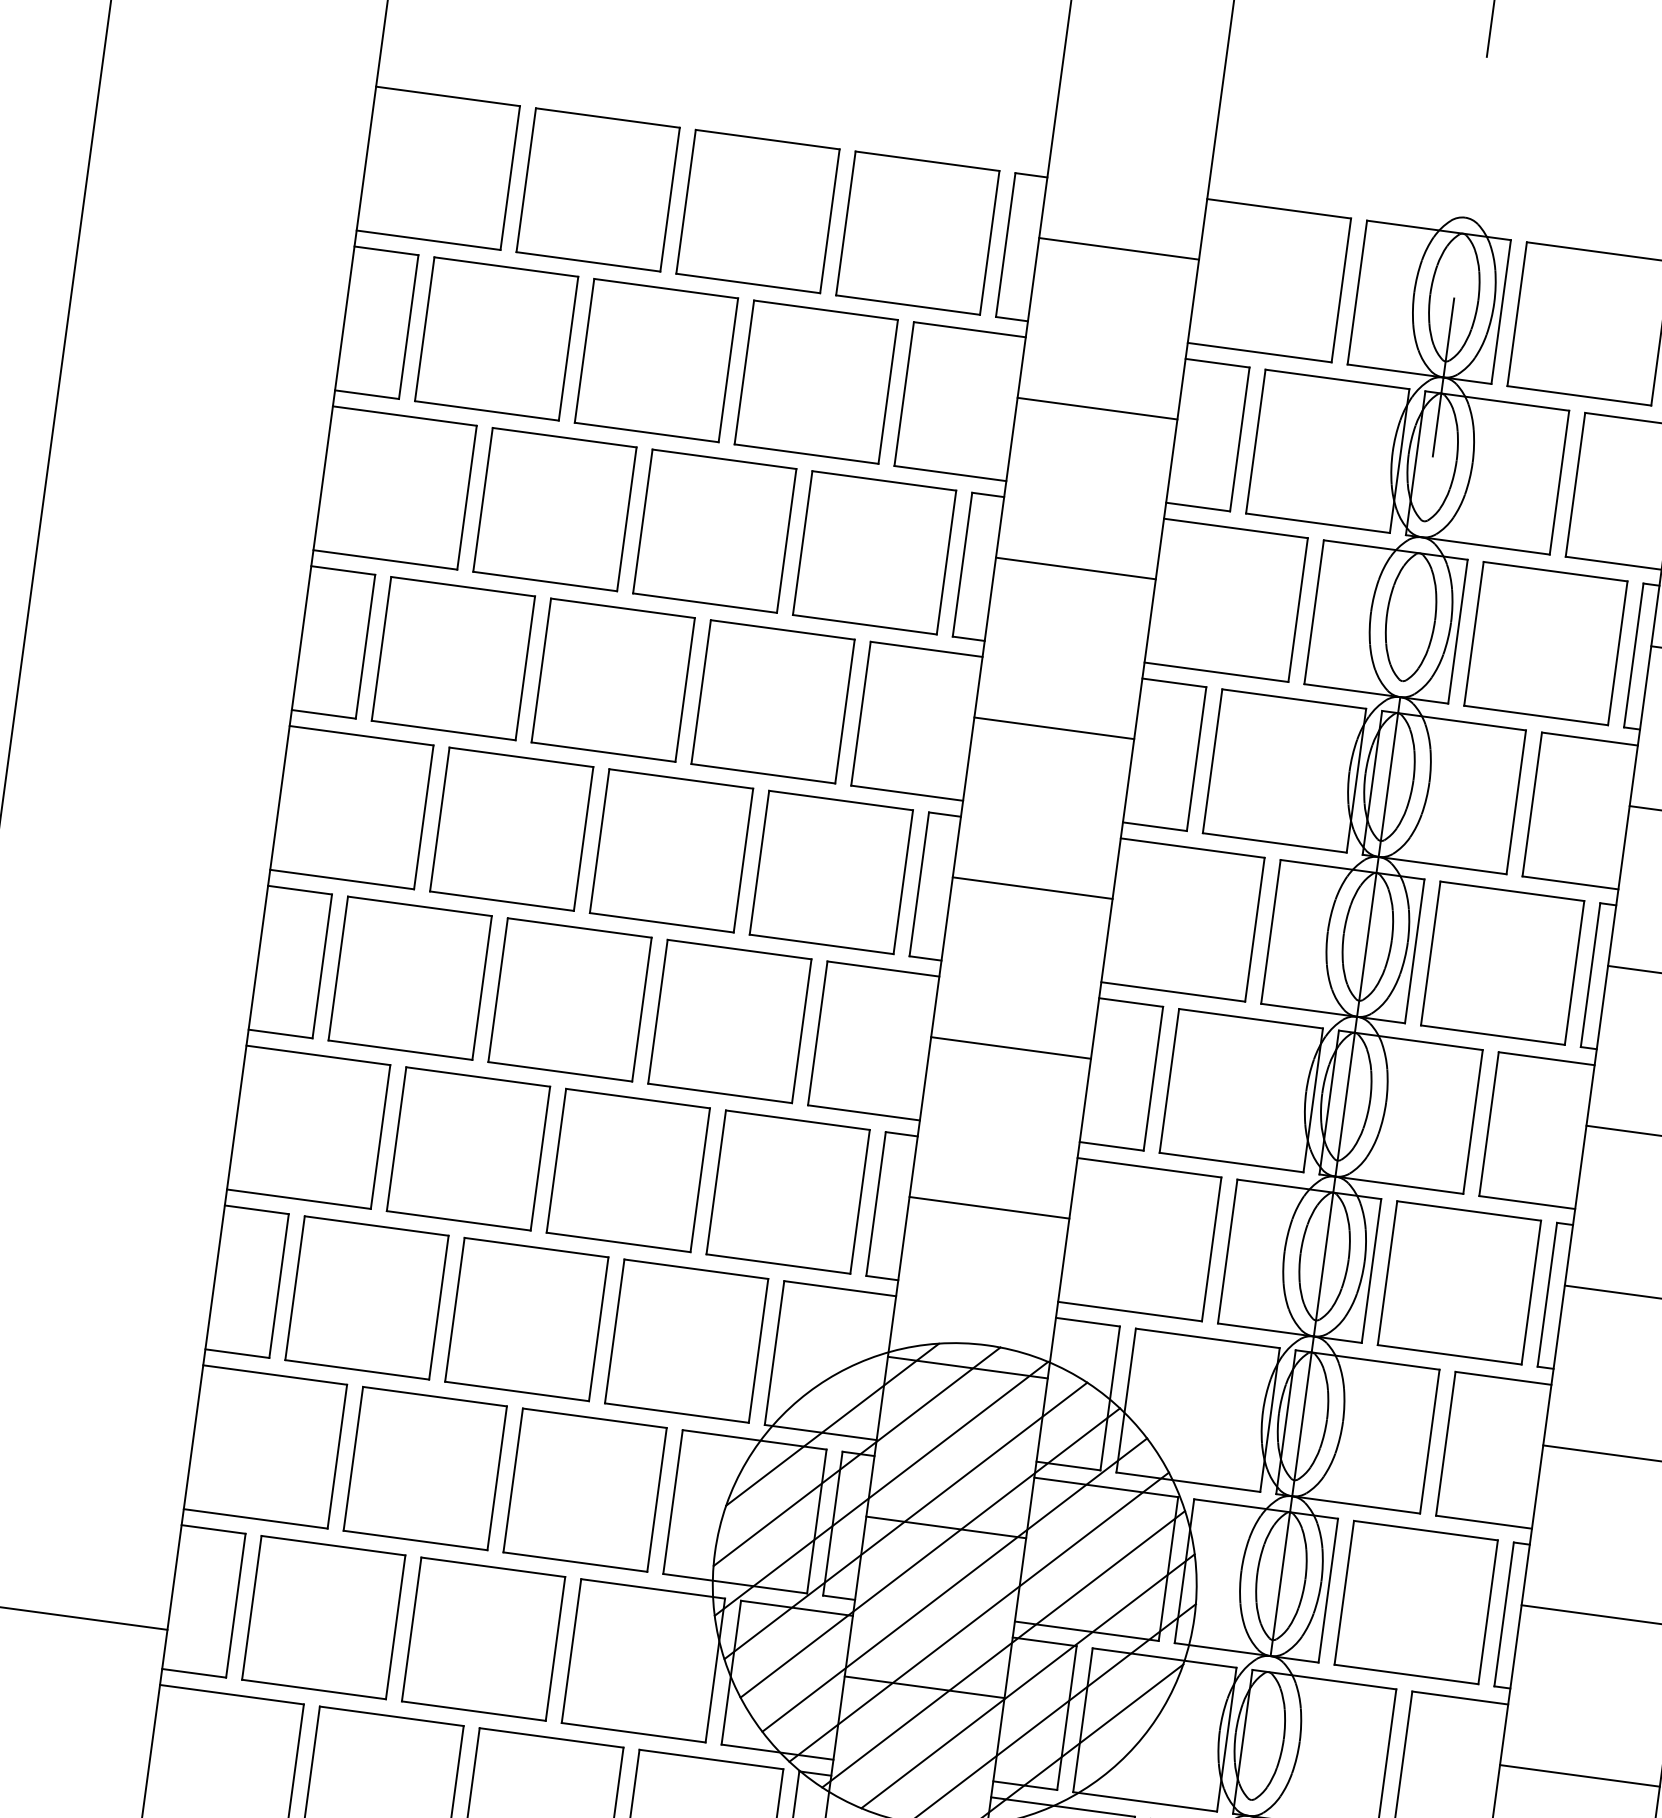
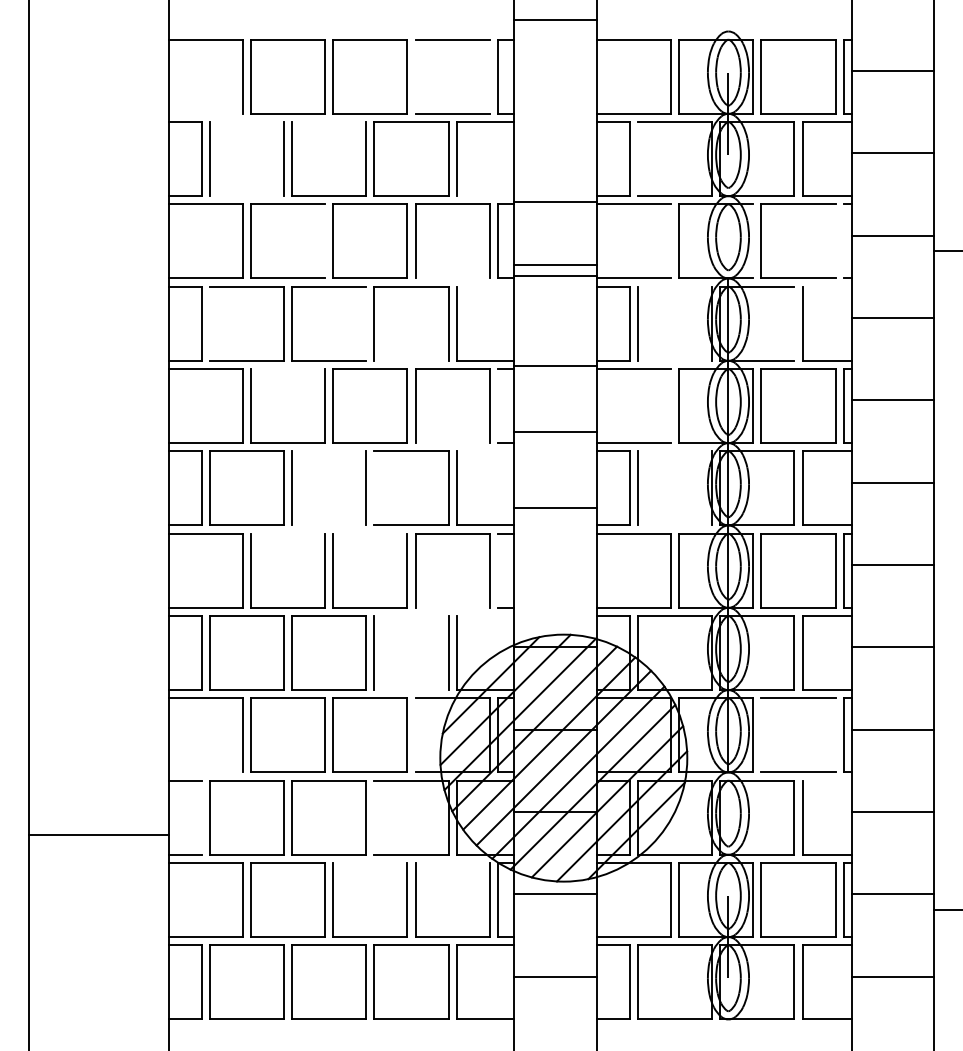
line: (845, 222) -> (415, 76), removed
line: (428, 239) -> (205, 113), removed
line: (989, 242) -> (489, 76), removed
line: (1119, 247) -> (555, 19), moved
line: (505, 267) -> (246, 122), removed
line: (666, 289) -> (329, 122), removed
line: (1097, 409) -> (555, 202), moved
line: (486, 411) -> (246, 196), removed
line: (1254, 442) -> (637, 159), removed
line: (950, 474) -> (485, 196), removed
line: (627, 519) -> (325, 241), removed
line: (1075, 568) -> (555, 275), moved
line: (1297, 610) -> (670, 241), removed
line: (864, 624) -> (452, 278), removed
line: (1458, 631) -> (753, 241), removed
line: (380, 648) -> (209, 323), removed
line: (926, 648) -> (485, 286), removed
line: (1617, 653) -> (835, 241), removed
line: (1633, 655) -> (843, 241), removed
line: (685, 689) -> (366, 323), removed
line: (1293, 698) -> (674, 286), removed
line: (1054, 727) -> (555, 264), moved
line: (1588, 738) -> (826, 286), removed
line: (520, 758) -> (287, 369), removed
line: (763, 773) -> (411, 360), removed
line: (1516, 801) -> (794, 323), removed
line: (1273, 842) -> (674, 360), removed
line: (918, 885) -> (497, 406), removed
line: (1032, 888) -> (555, 366), moved
line: (580, 928) -> (329, 451), removed
line: (1254, 930) -> (670, 406), removed
line: (821, 945) -> (452, 443), removed
line: (883, 969) -> (485, 451), removed
line: (657, 1011) -> (374, 488), removed
line: (1250, 1018) -> (674, 451), removed
line: (1010, 1047) -> (555, 431), moved
line: (560, 1071) -> (329, 525), removed
line: (477, 1076) -> (287, 533), removed
line: (638, 1098) -> (370, 533), removed
line: (1230, 1162) -> (674, 525), removed
line: (875, 1203) -> (497, 570), removed
line: (989, 1206) -> (555, 507), moved
line: (778, 1263) -> (452, 607), removed
line: (696, 1270) -> (411, 616), removed
line: (839, 1289) -> (485, 616), removed
line: (676, 1413) -> (411, 690), removed
line: (672, 1502) -> (415, 735), removed
line: (255, 1518) -> (205, 772), removed
line: (1344, 1592) -> (761, 735), removed
line: (235, 1605) -> (201, 817), removed
line: (1488, 1612) -> (835, 735), removed
line: (571, 1650) -> (374, 817), removed
line: (1458, 1697) -> (826, 780), removed
line: (551, 1738) -> (370, 863), removed
line: (710, 1760) -> (452, 863), removed

